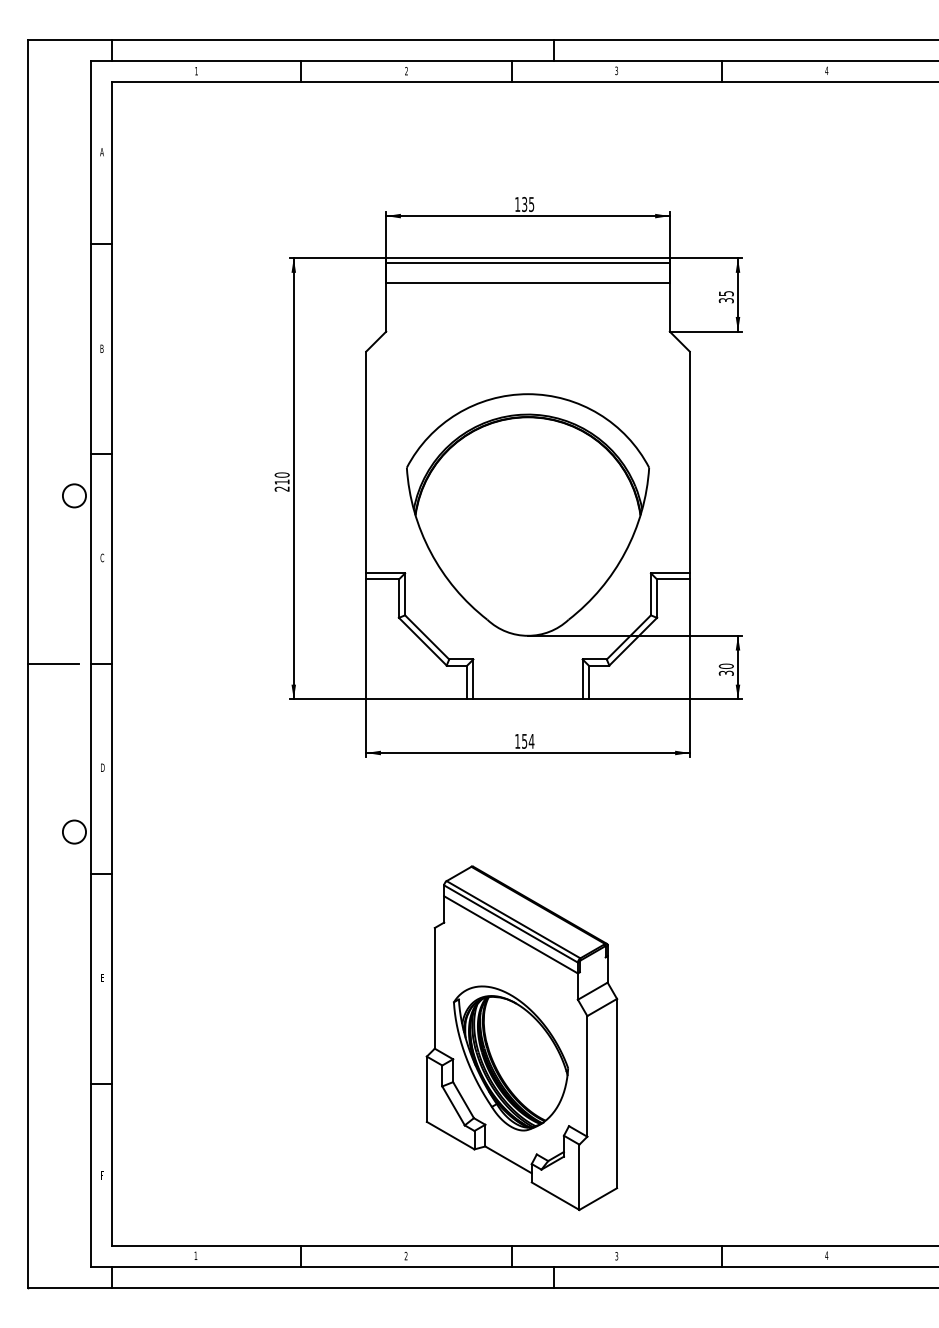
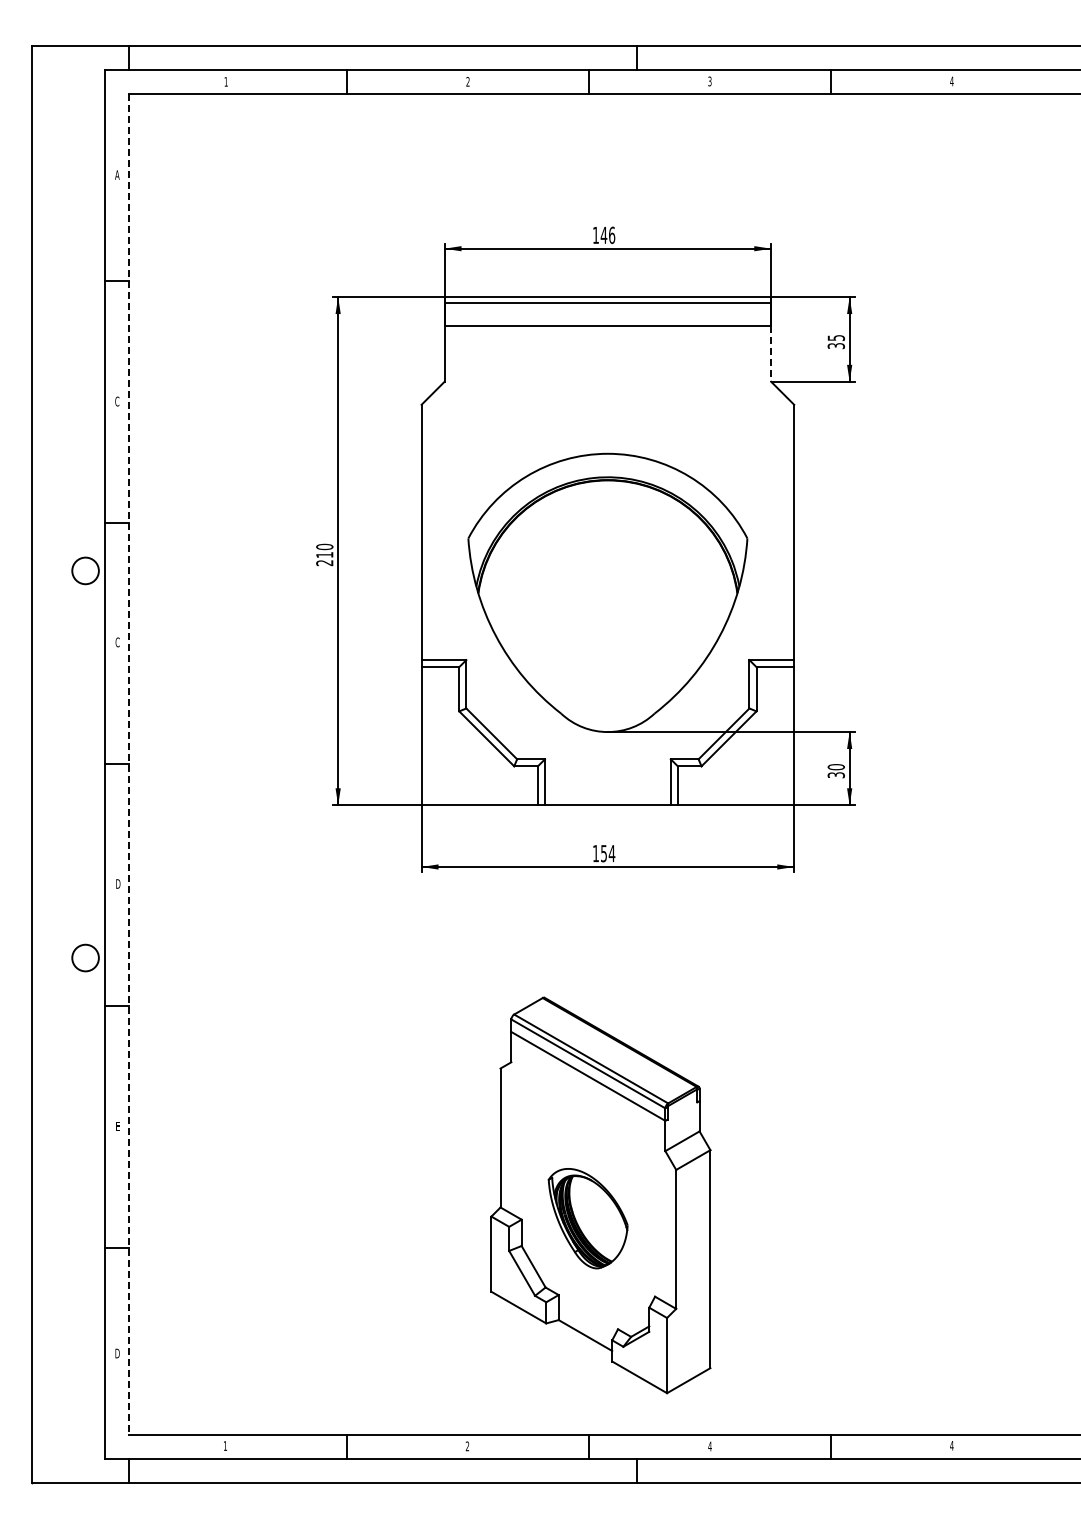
text: (527, 204) -> (607, 235), 135 -> 146
line: (670, 307) -> (771, 354), solid -> dashed
text: (102, 348) -> (117, 401), B -> C
line: (53, 664) -> (61, 764), removed
line: (112, 664) -> (129, 764), solid -> dashed
part: (510, 1058) -> (587, 1218), size x0.6
text: (102, 1175) -> (117, 1353), F -> D
text: (616, 1256) -> (709, 1446), 3 -> 4

